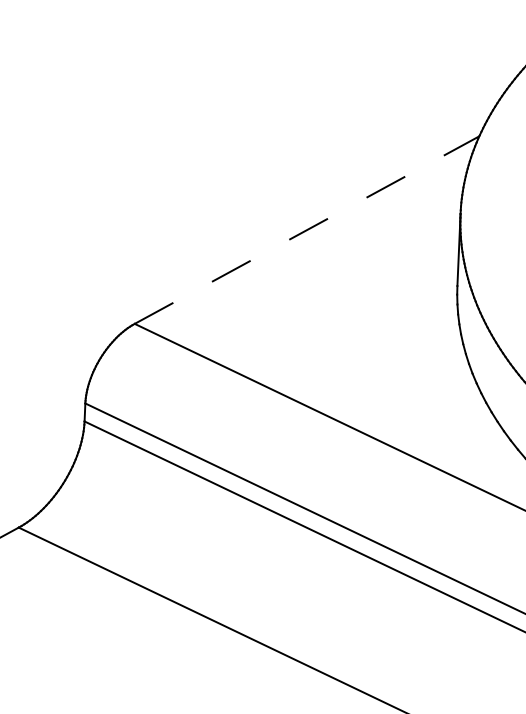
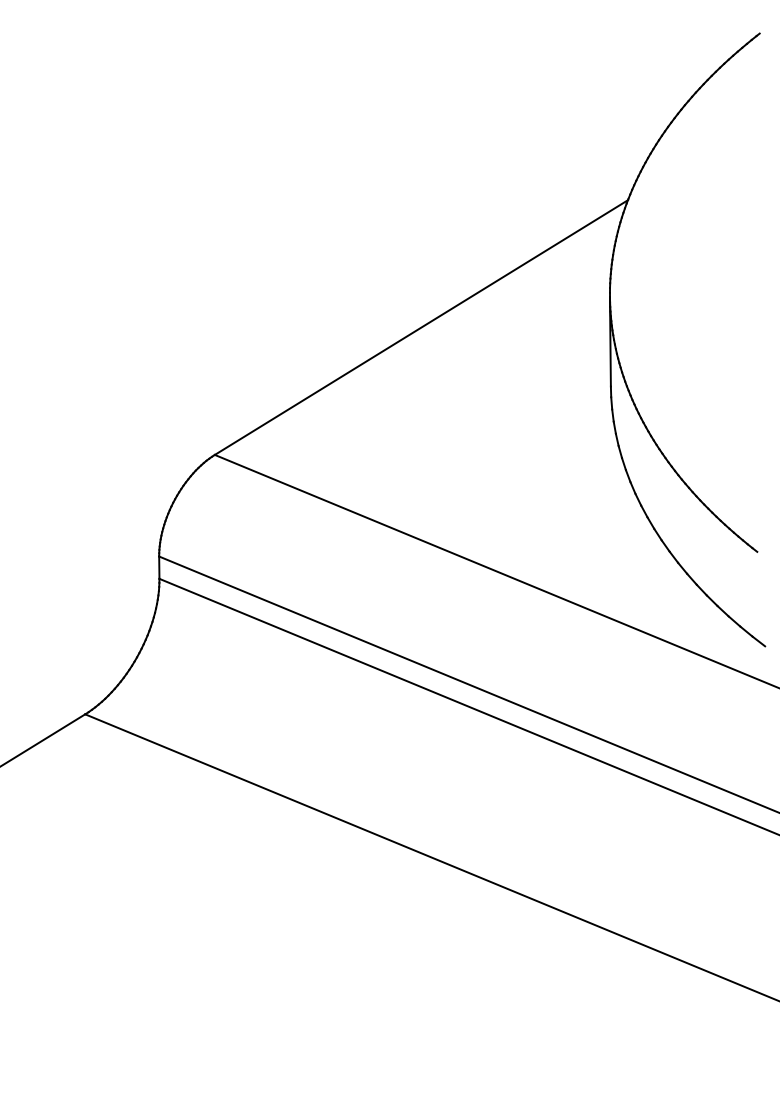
line: (307, 230) -> (421, 327), dashed -> solid

